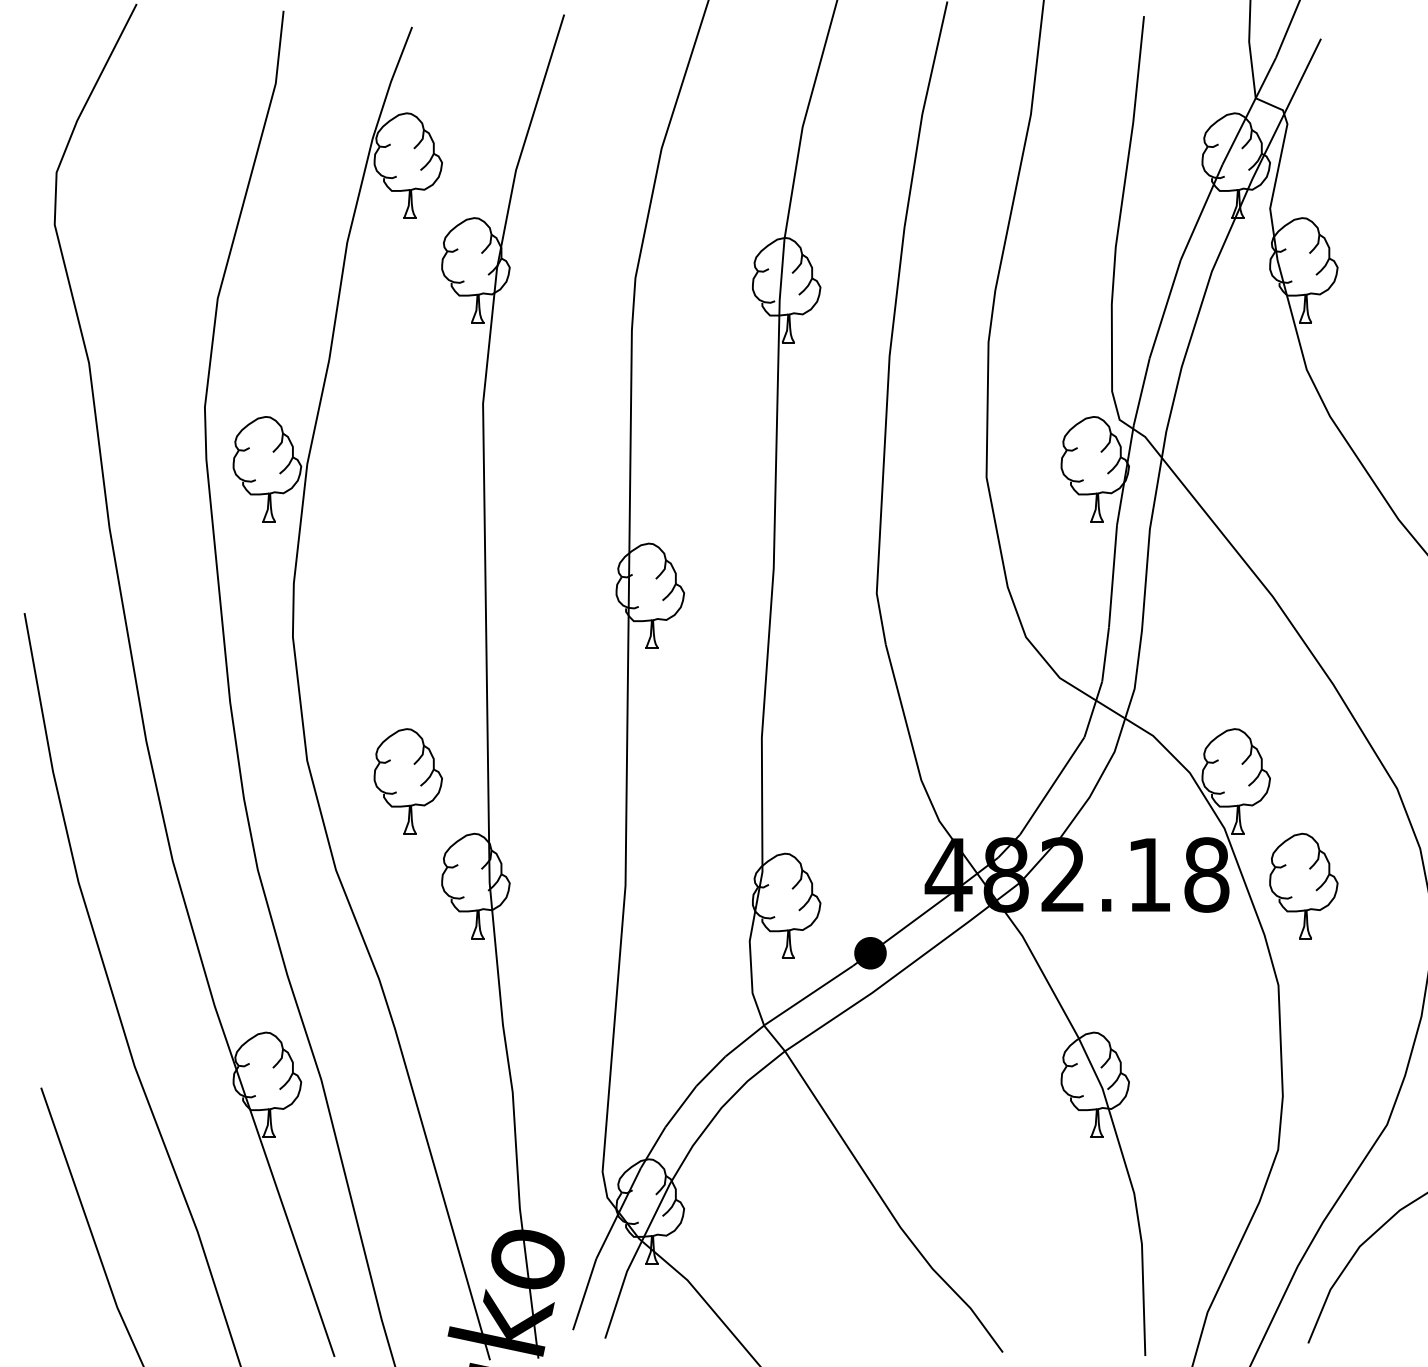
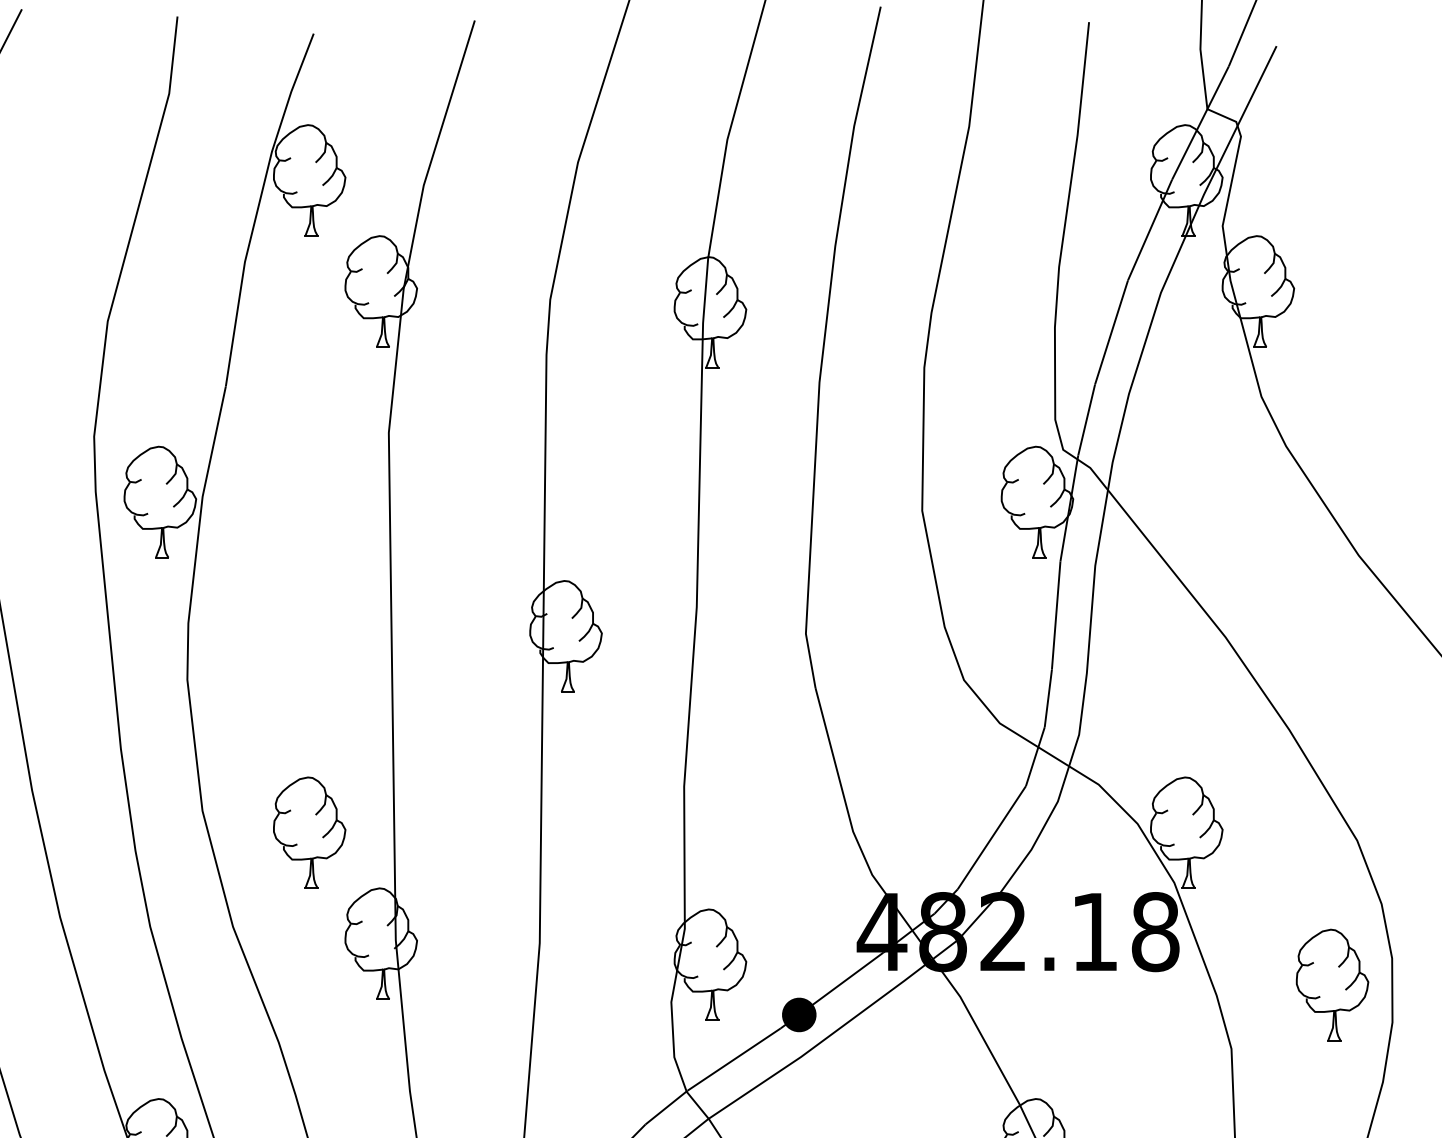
part: (1303, 885) -> (1332, 984), moved

